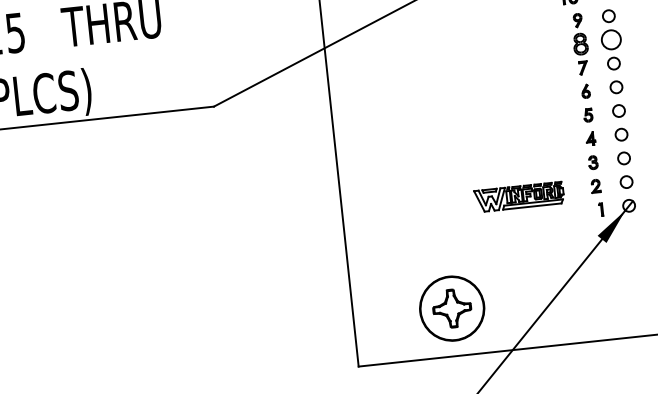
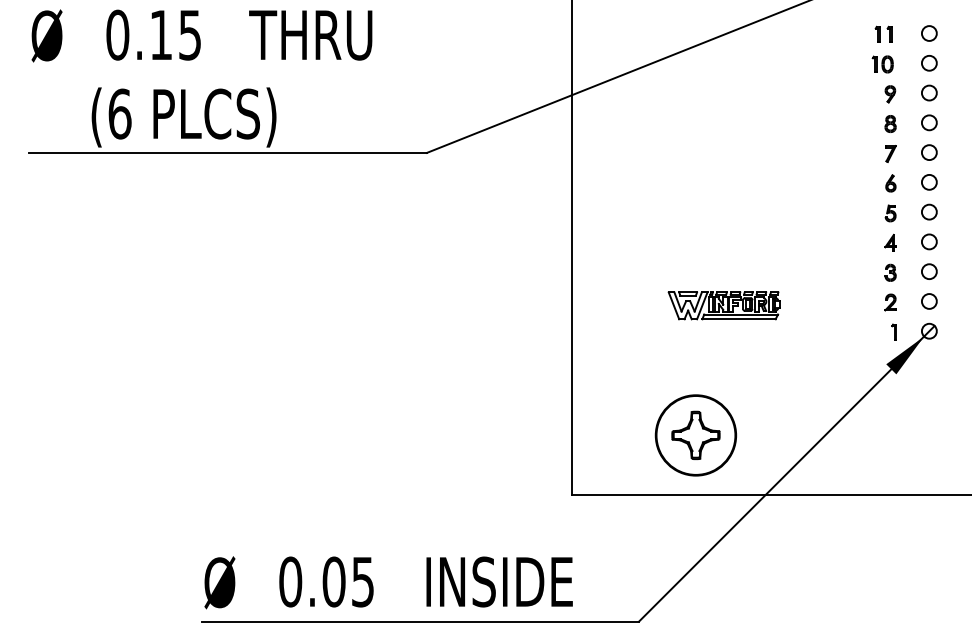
circle: (611, 39) -> (929, 122), size x0.62
part: (580, 43) -> (890, 123), size x0.62
part: (518, 196) -> (723, 305), moved

